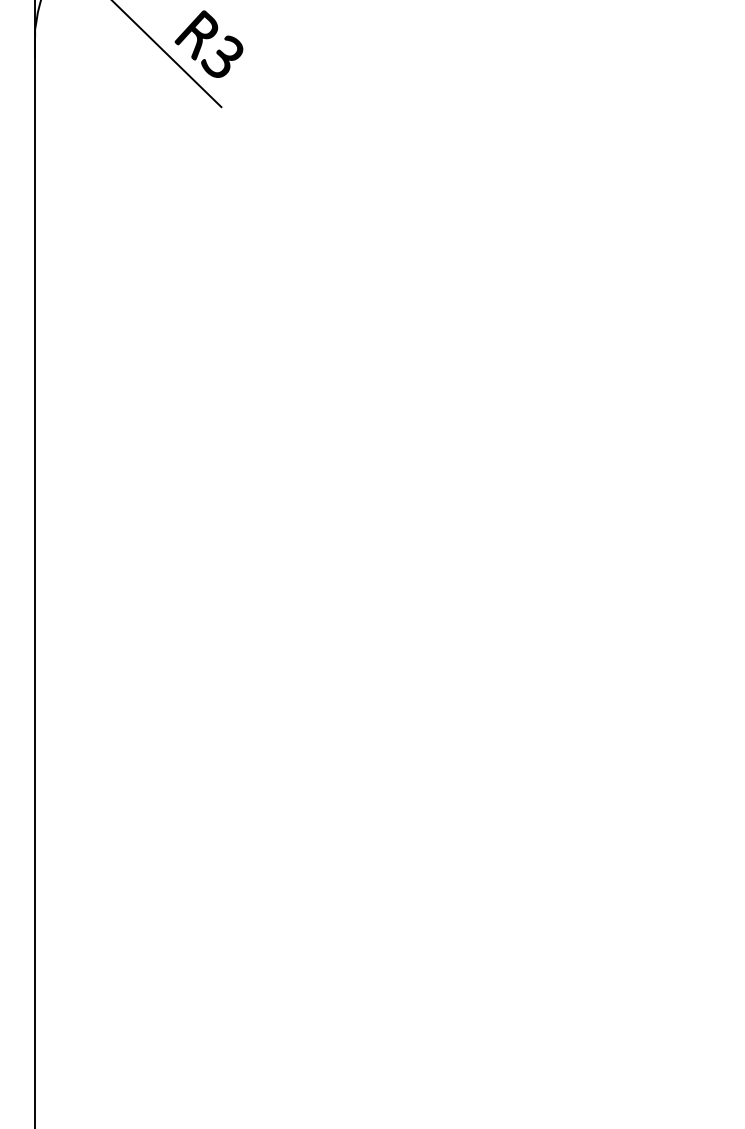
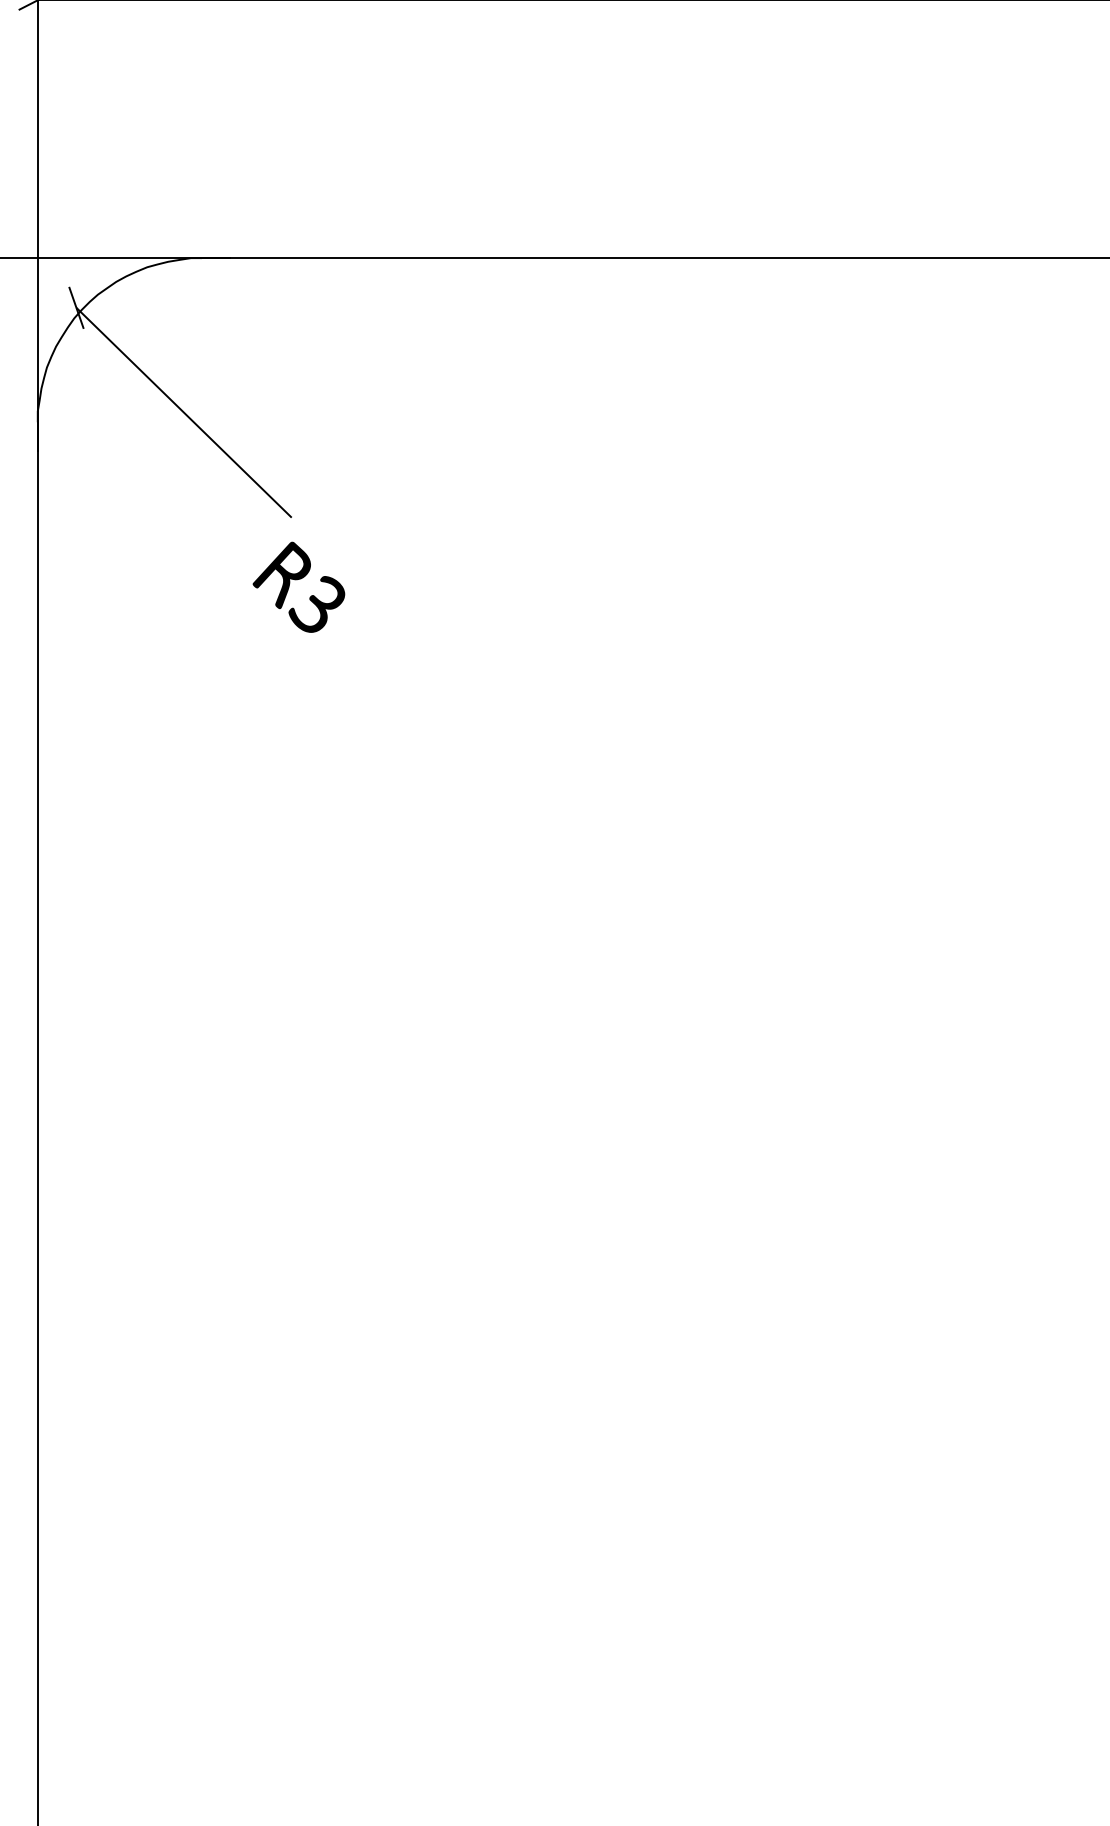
part: (207, 39) -> (297, 580), moved

